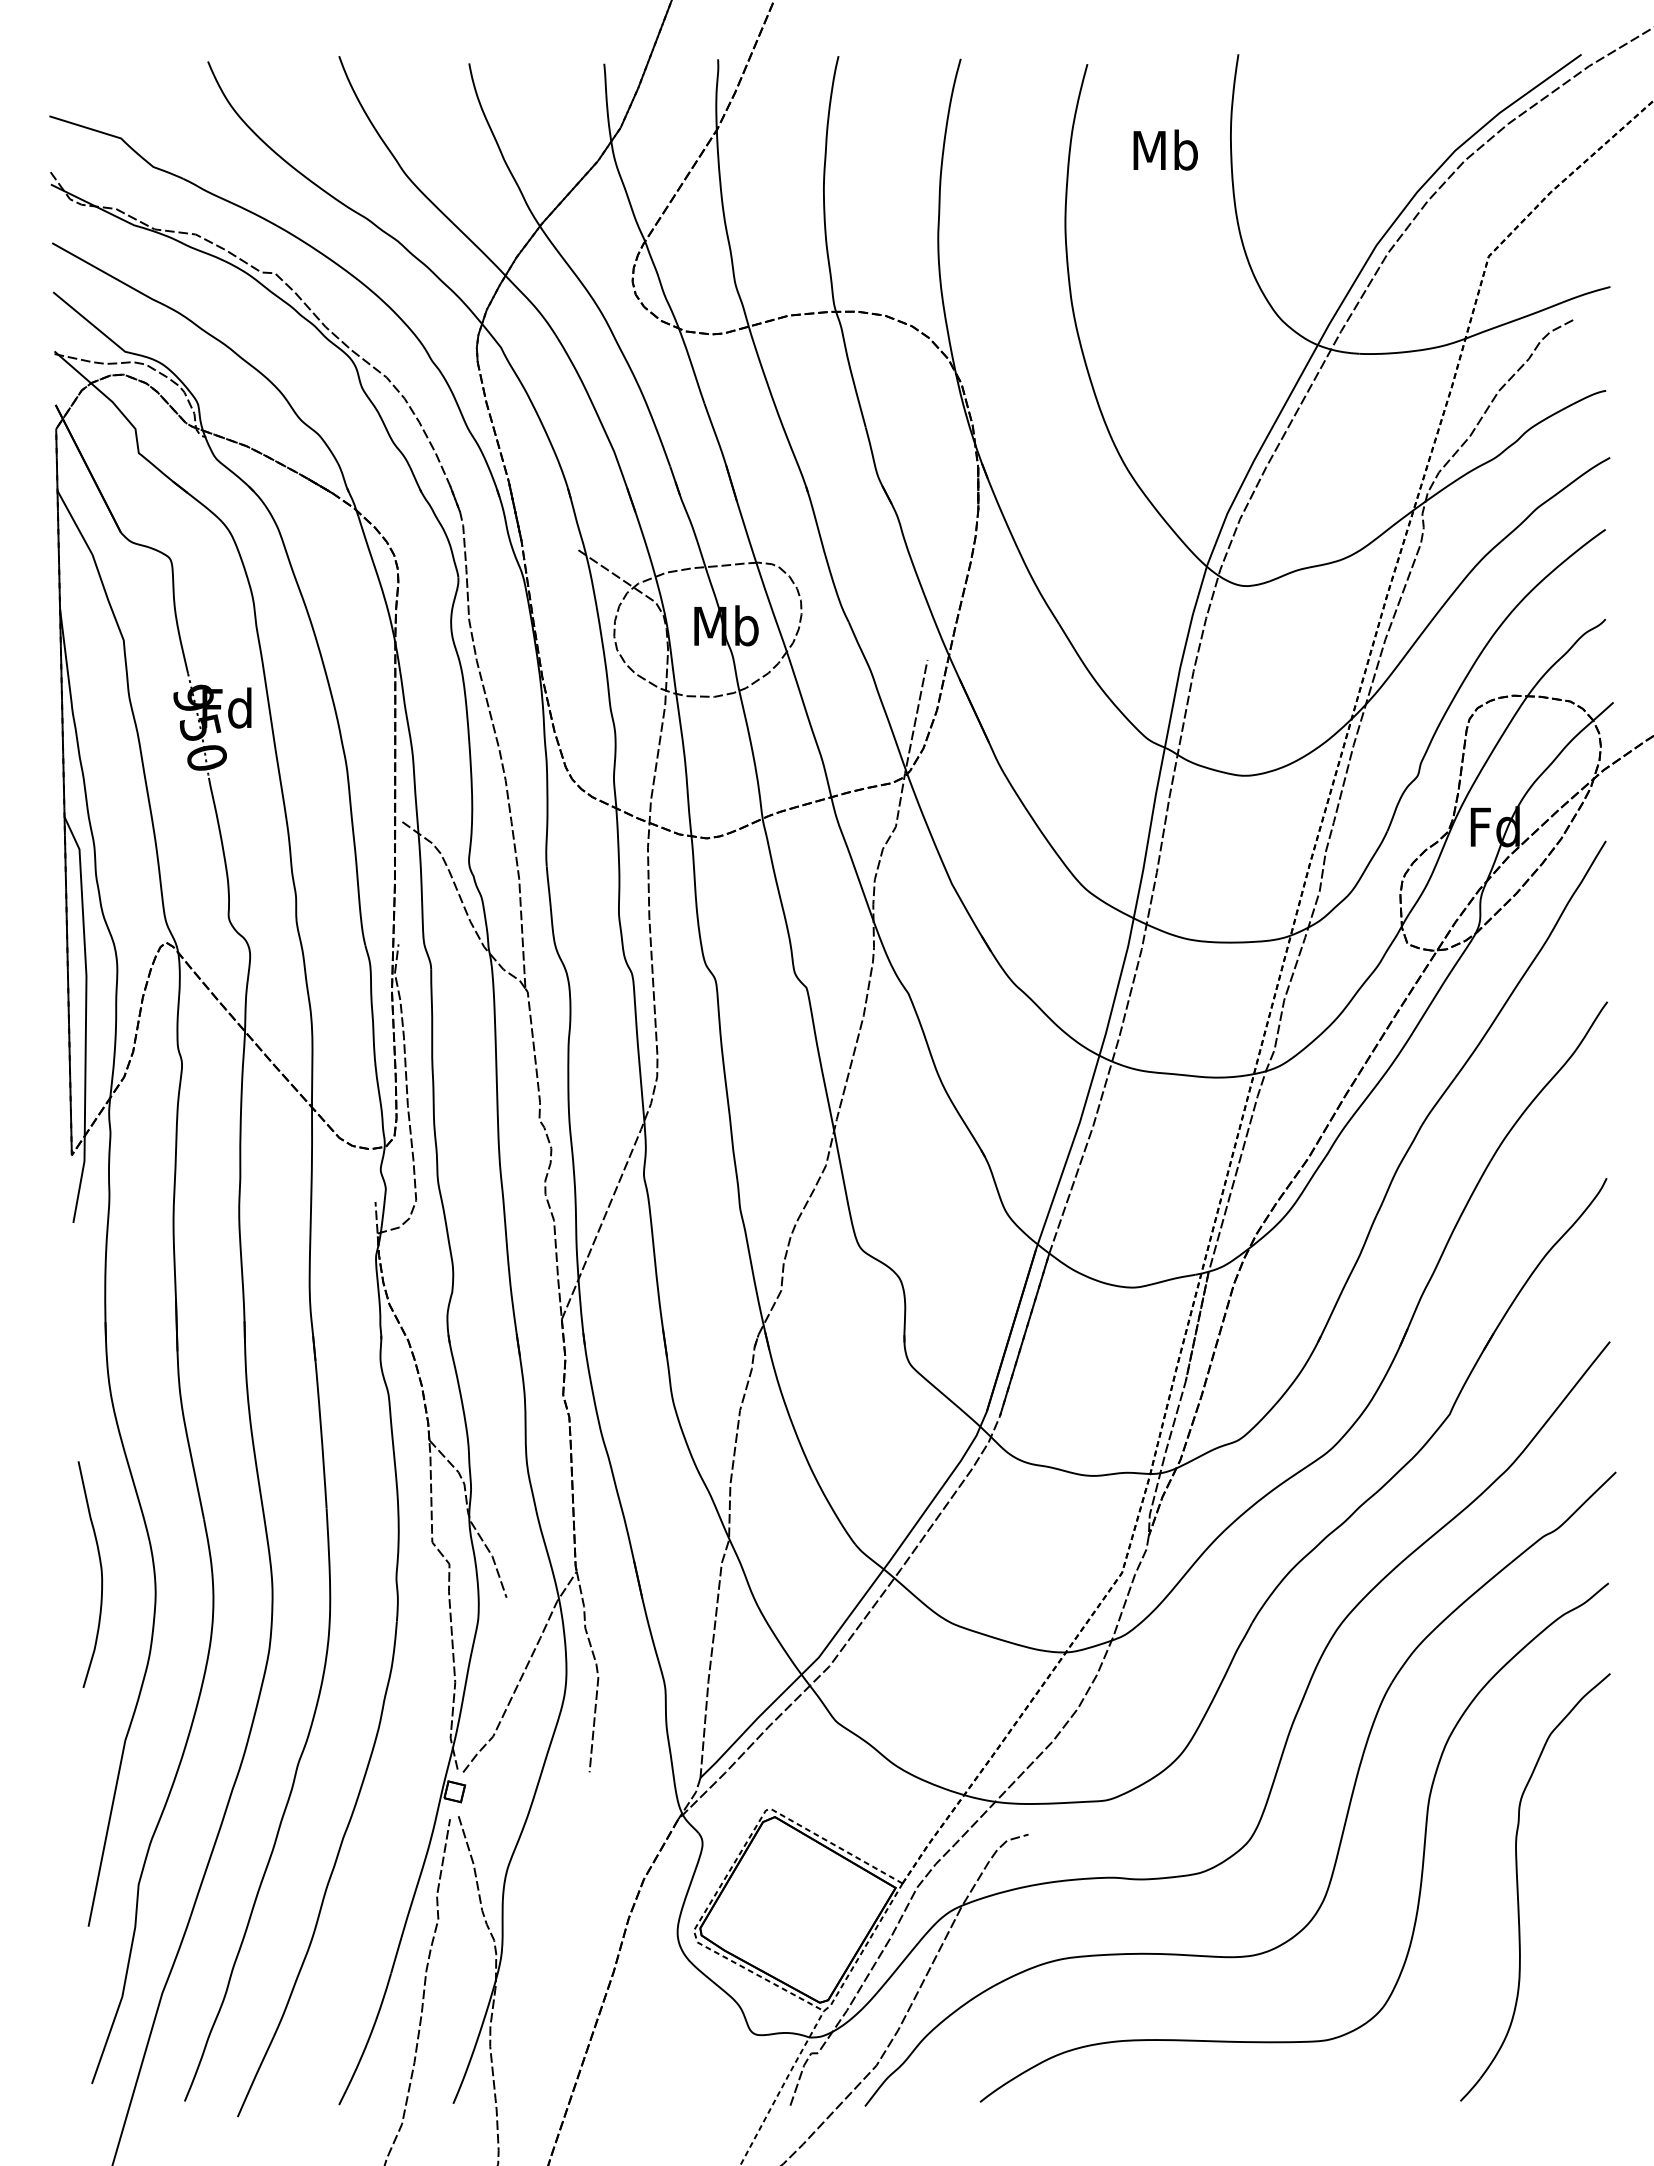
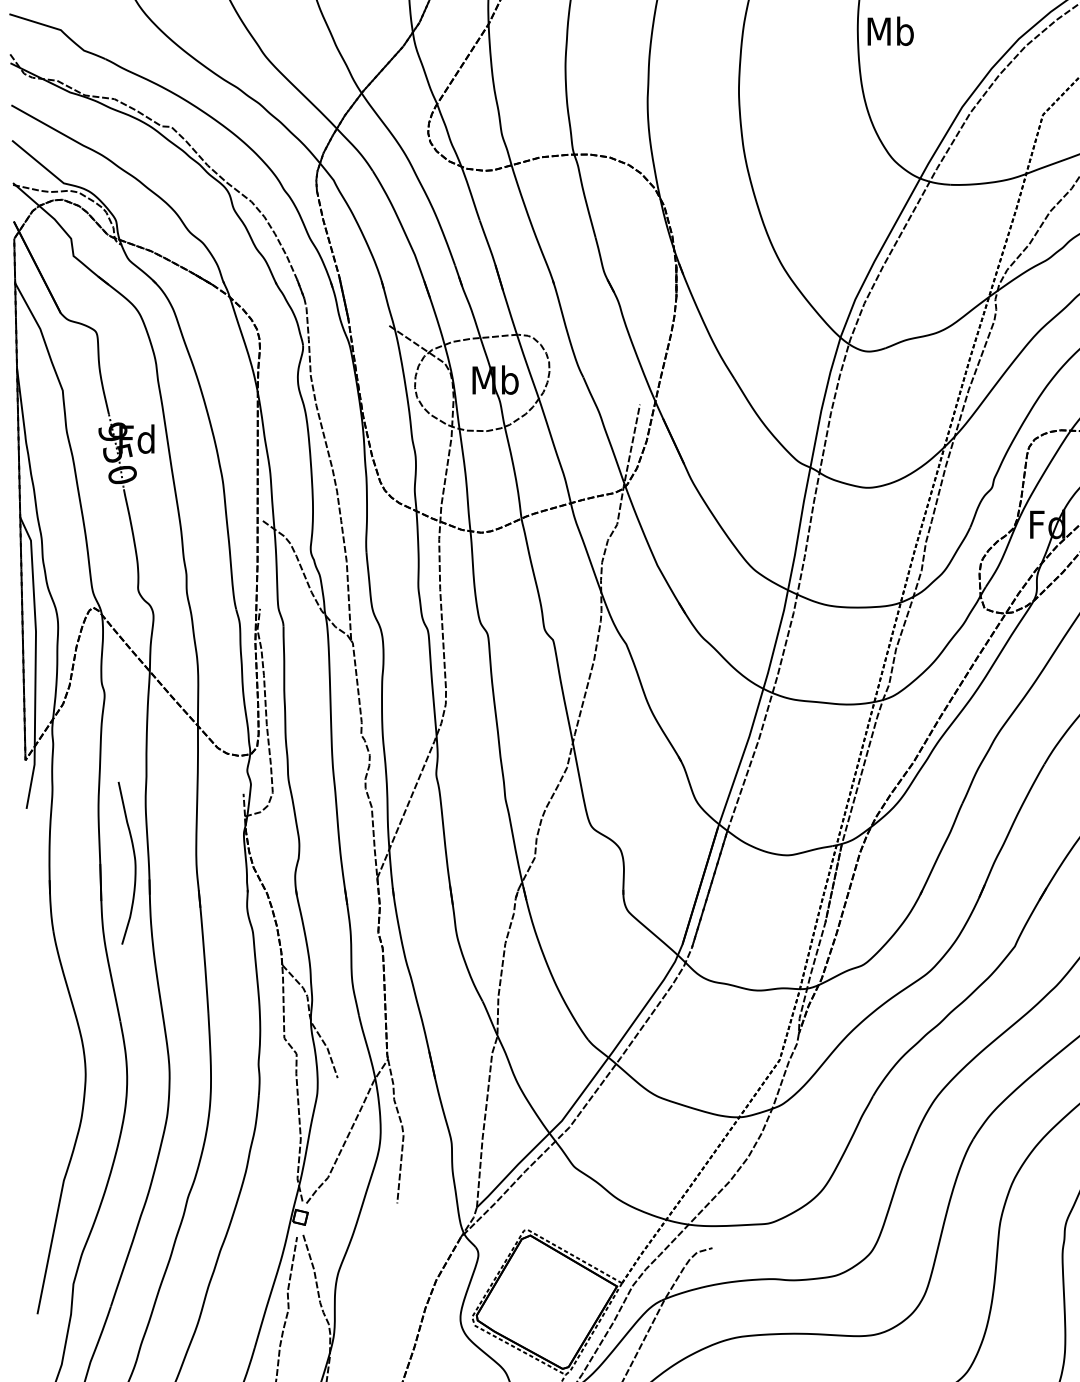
text: (1165, 149) -> (890, 30), moved
curve: (100, 1571) -> (134, 861), moved

